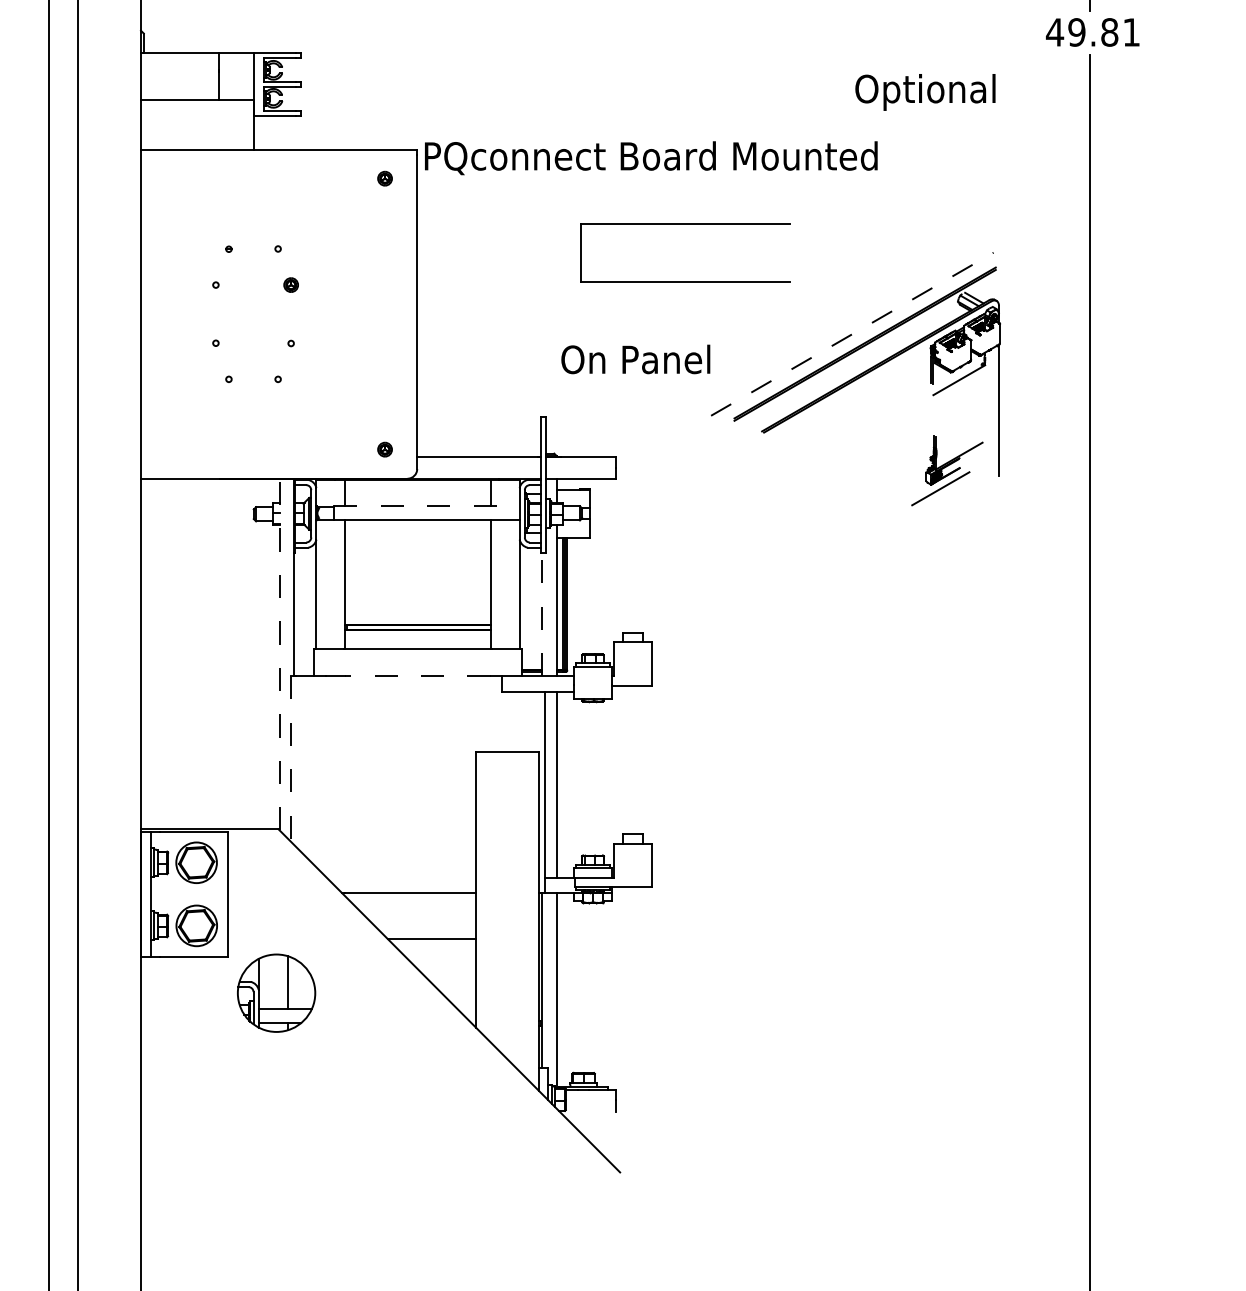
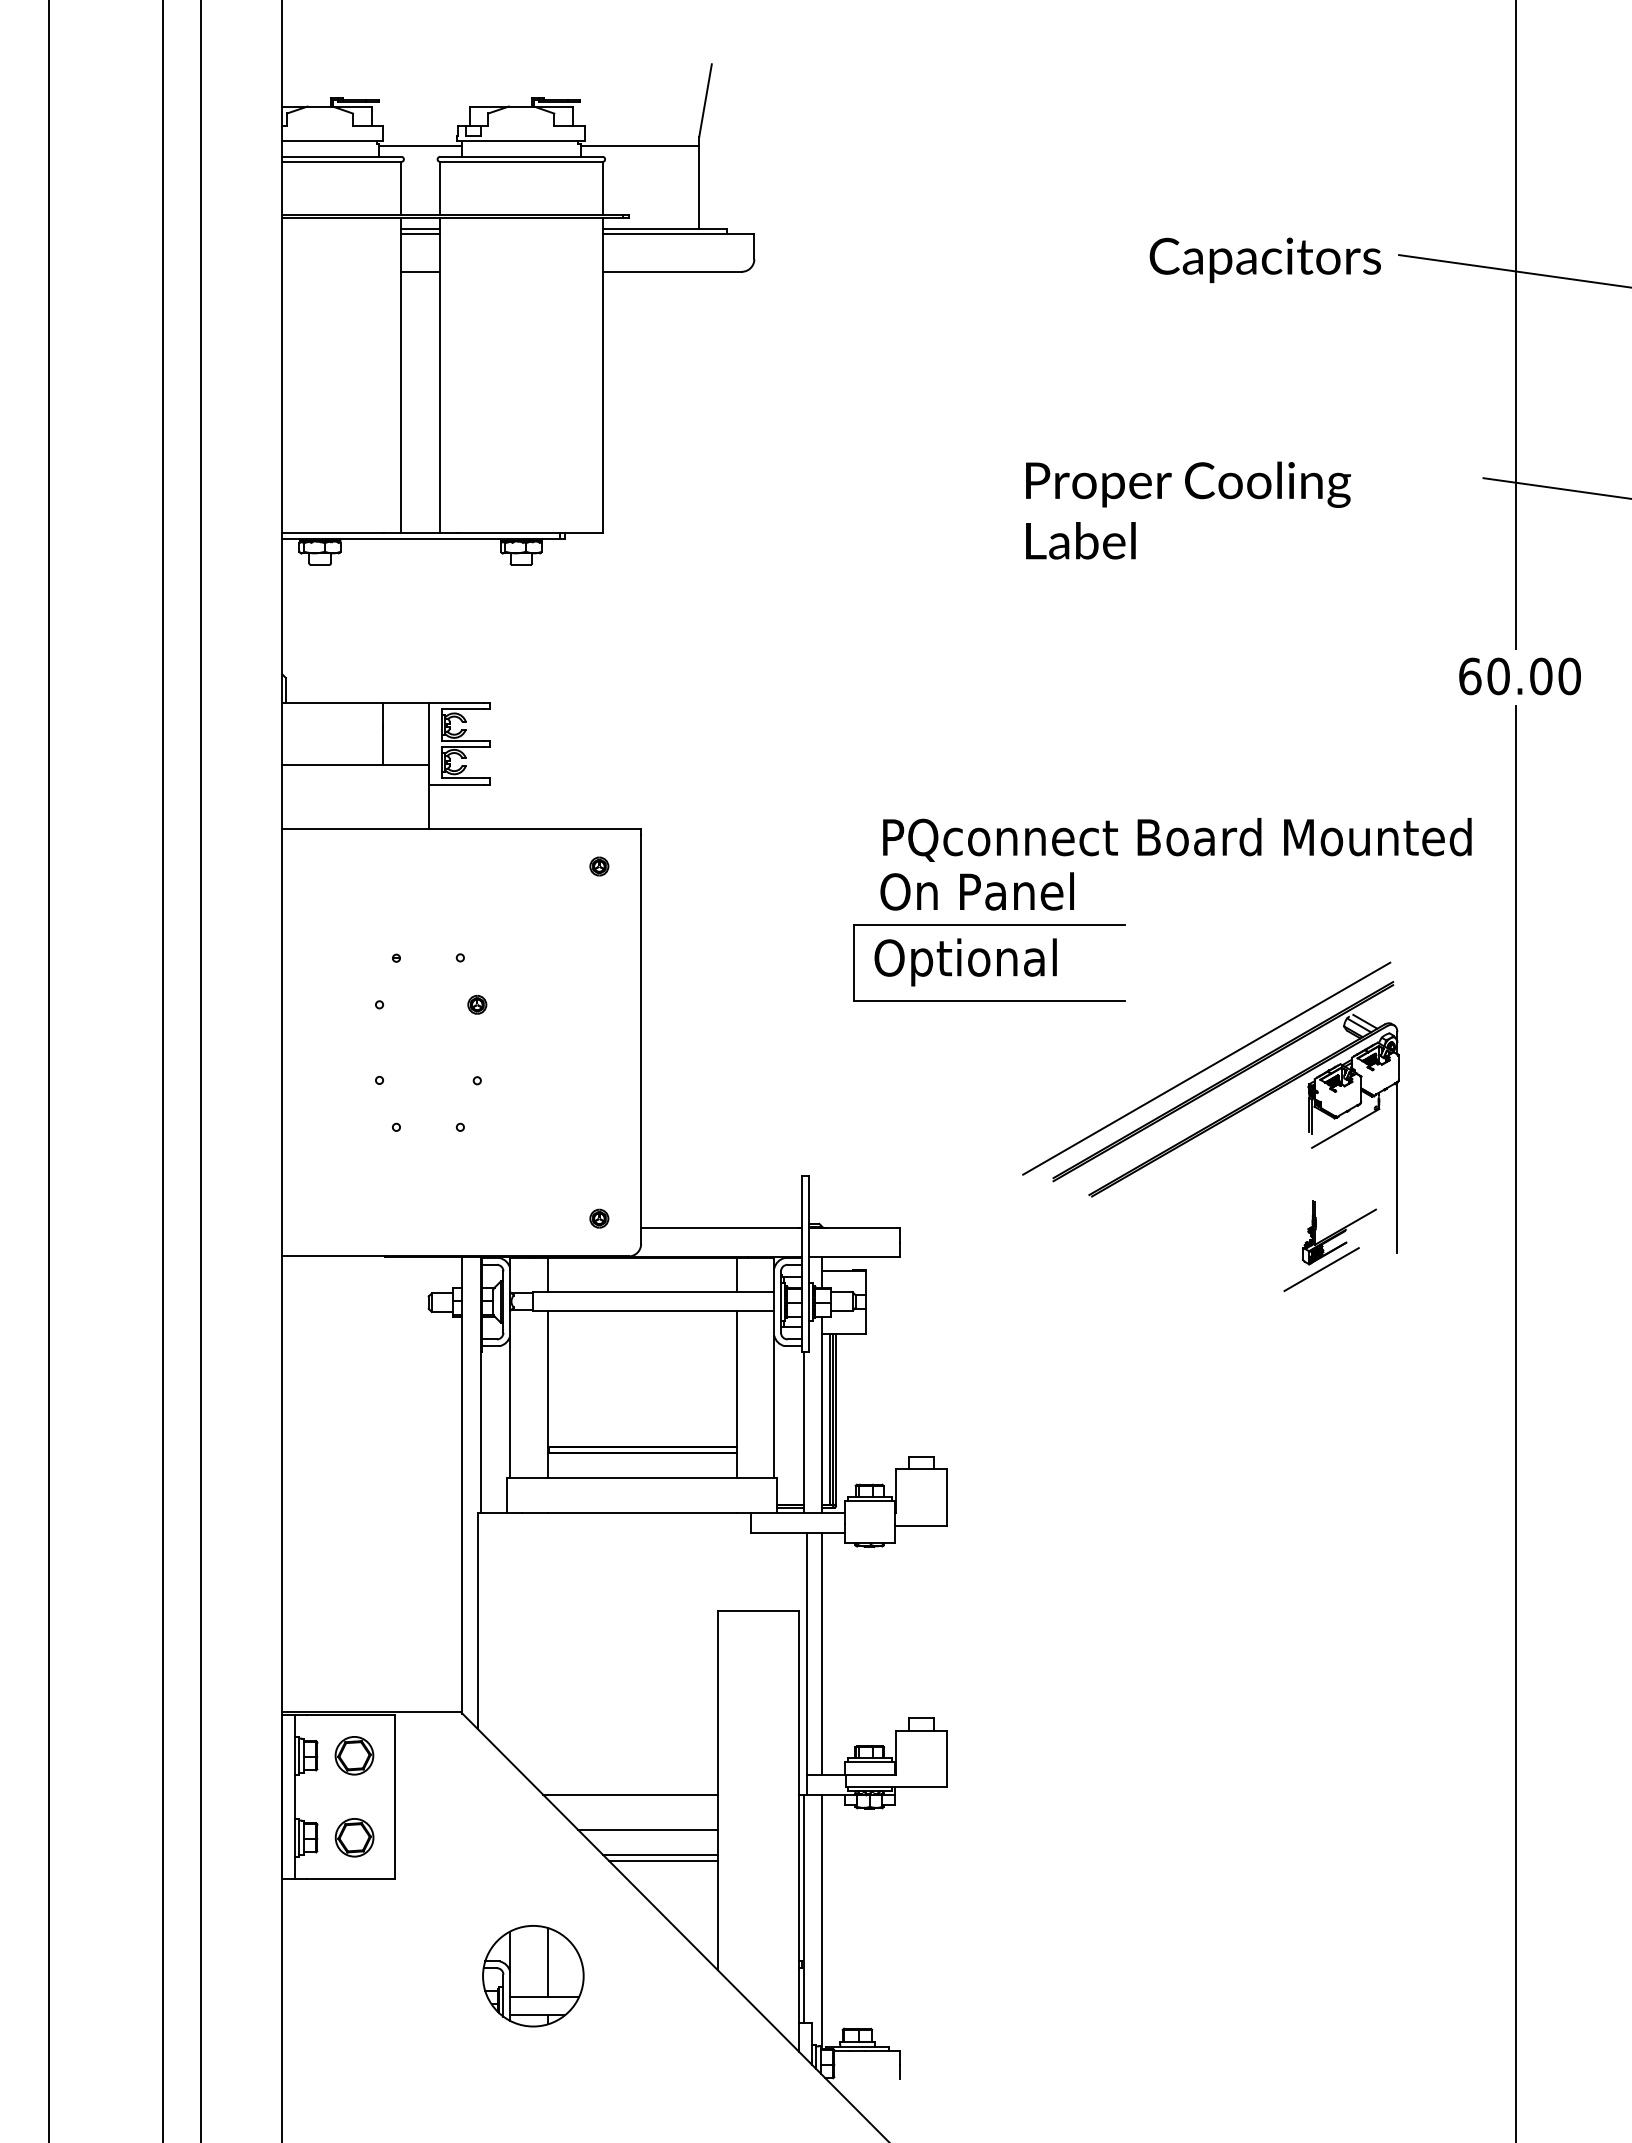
text: (1093, 32) -> (1519, 676), 49.81 -> 60.00
text: (925, 92) -> (965, 962), moved
text: (651, 157) -> (1177, 839), moved
line: (852, 334) -> (1206, 1068), dashed -> solid
text: (635, 359) -> (976, 891), moved
line: (426, 506) -> (653, 1292), dashed -> solid
line: (542, 614) -> (803, 1432), dashed -> solid
line: (279, 654) -> (462, 1485), dashed -> solid
line: (417, 676) -> (641, 1513), dashed -> solid
line: (291, 759) -> (477, 1621), dashed -> solid
part: (196, 862) -> (354, 1755), size x0.71
line: (422, 920) -> (647, 1830), added
part: (196, 925) -> (354, 1837), size x0.71
line: (433, 943) -> (662, 1860), added
part: (276, 993) -> (533, 1976), moved

